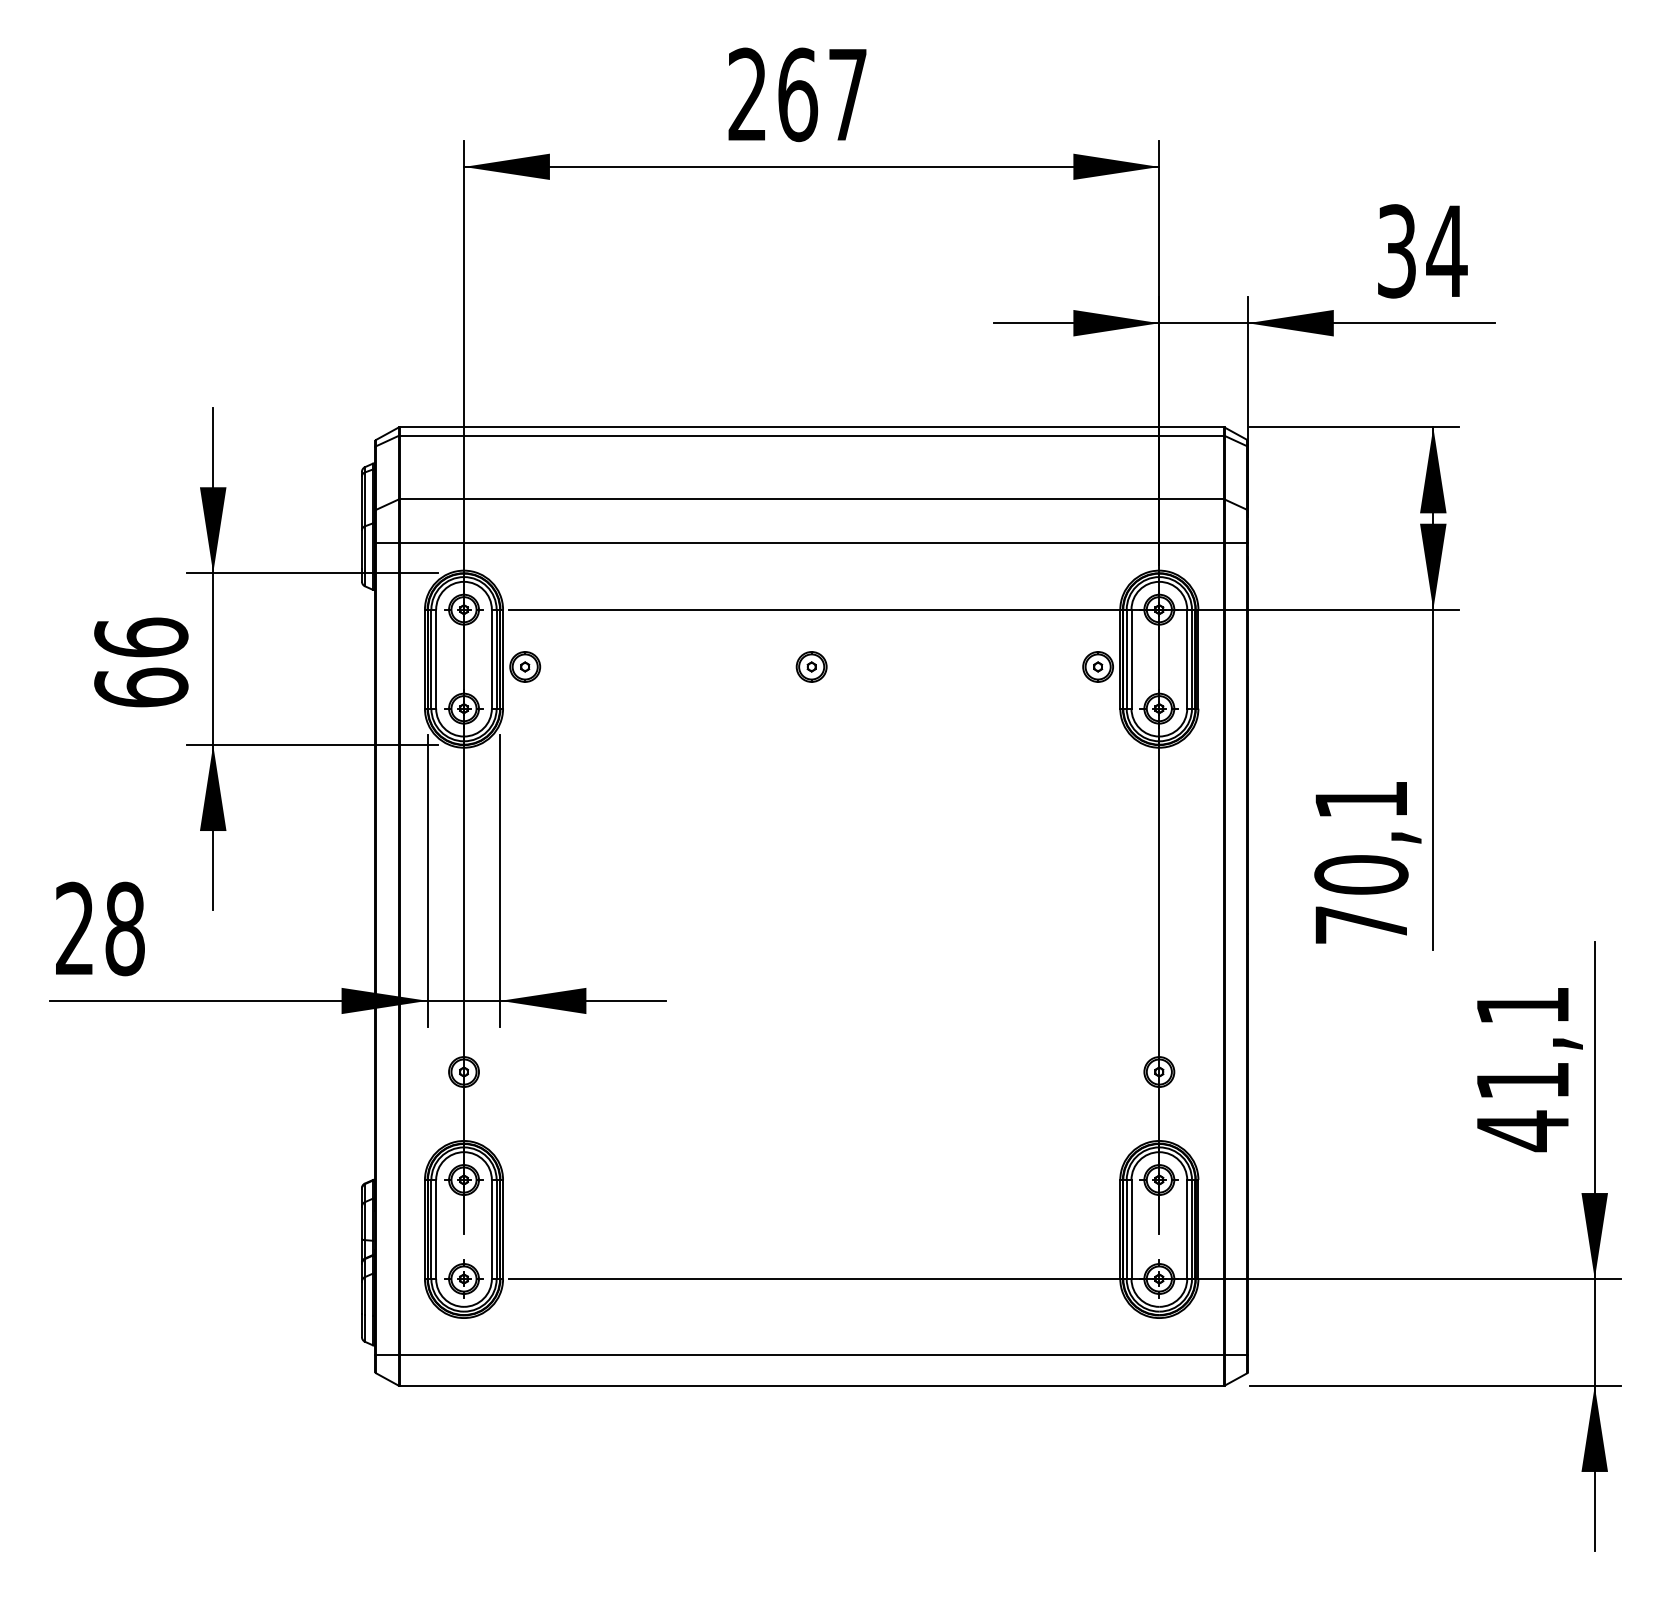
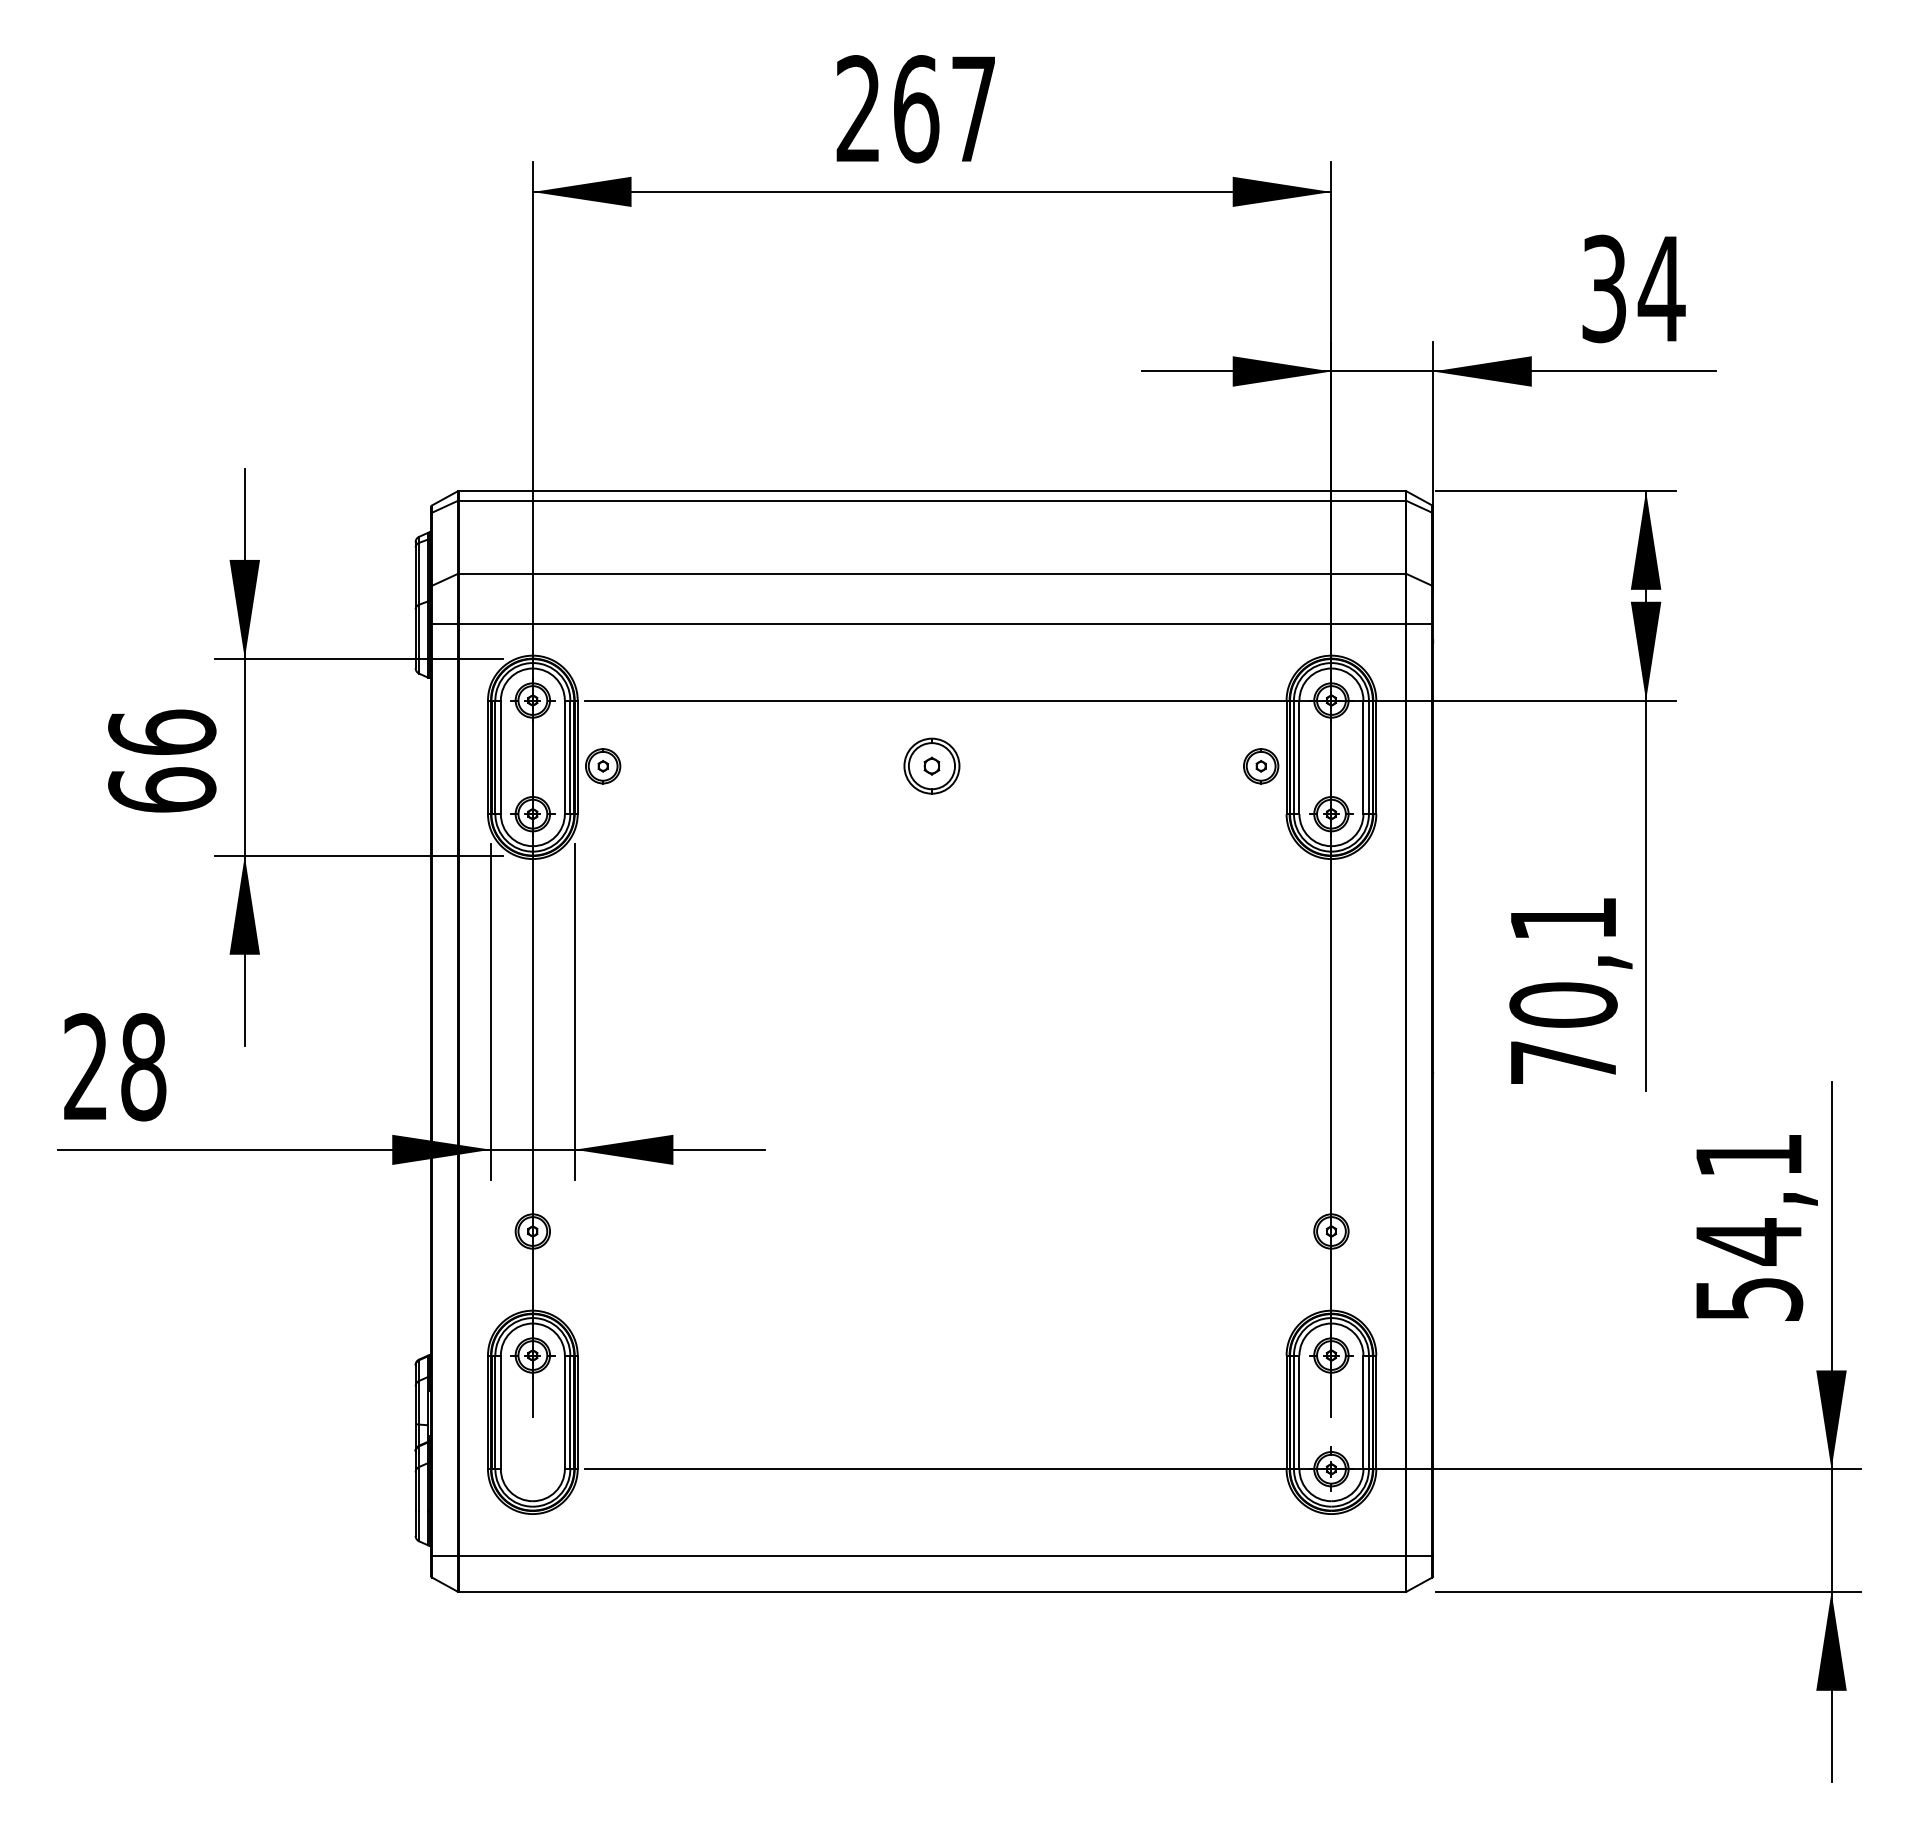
part: (811, 667) -> (932, 766), size x1.6
text: (1523, 1105) -> (1749, 1270), 41,1 -> 54,1
part: (463, 1278) -> (532, 1468), removed

